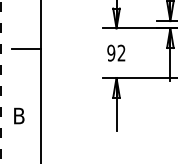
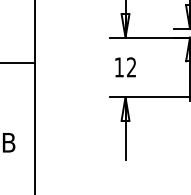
text: (111, 52) -> (119, 66), 92 -> 12

